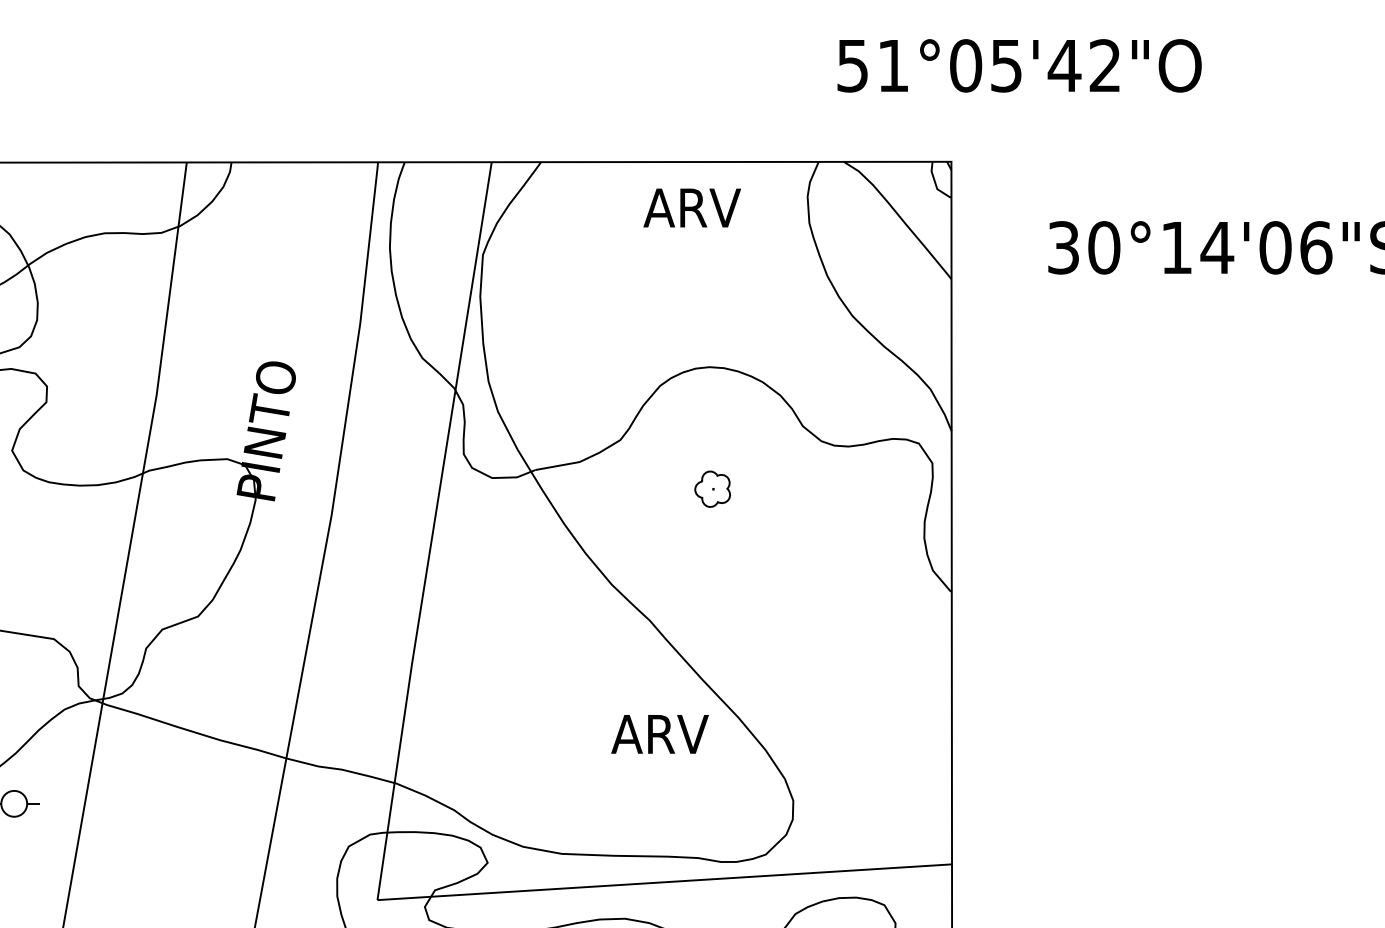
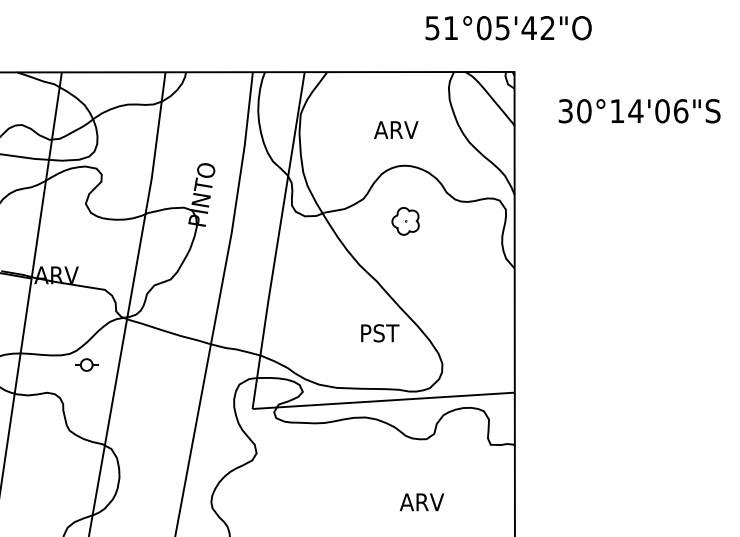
text: (1019, 66) -> (508, 28), moved
text: (692, 206) -> (396, 129), moved
part: (712, 489) -> (405, 221), size x1.67
text: (659, 734) -> (381, 333), ARV -> PST

